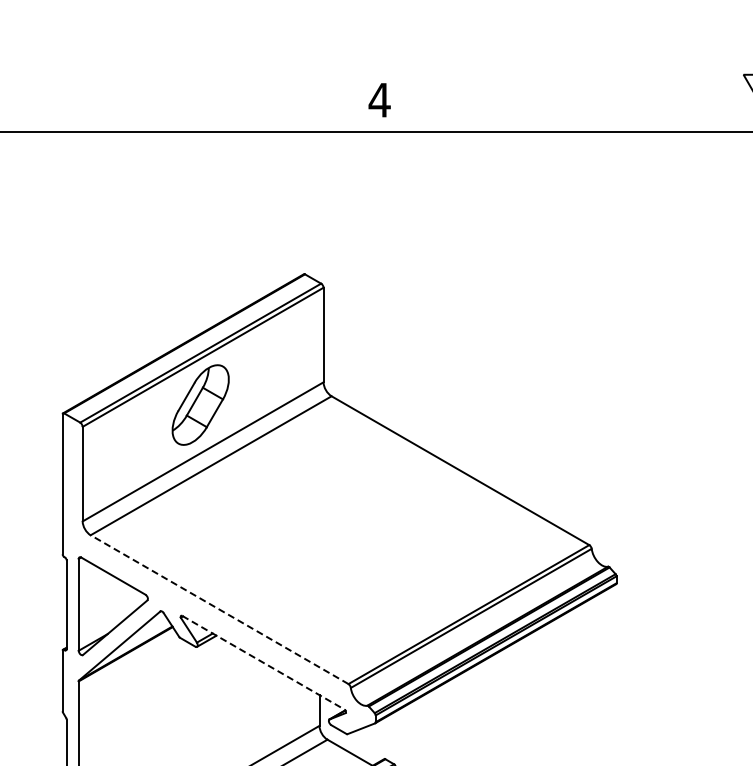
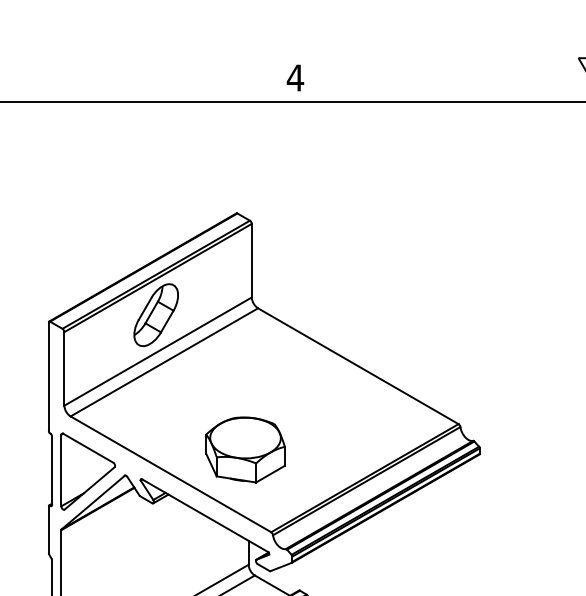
part: (315, 578) -> (245, 450), added
line: (219, 609) -> (170, 474), dashed -> solid
line: (263, 662) -> (205, 515), dashed -> solid

